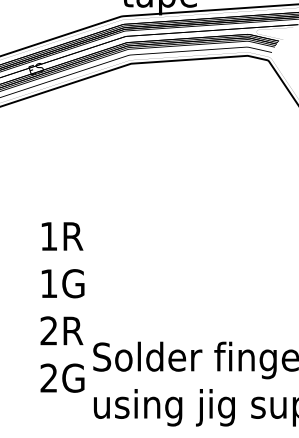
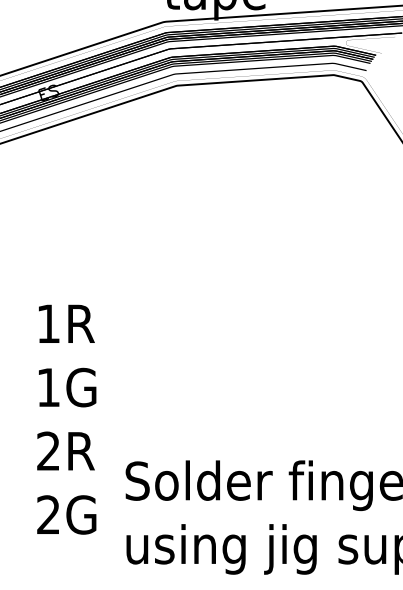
text: (62, 307) -> (66, 419), moved

